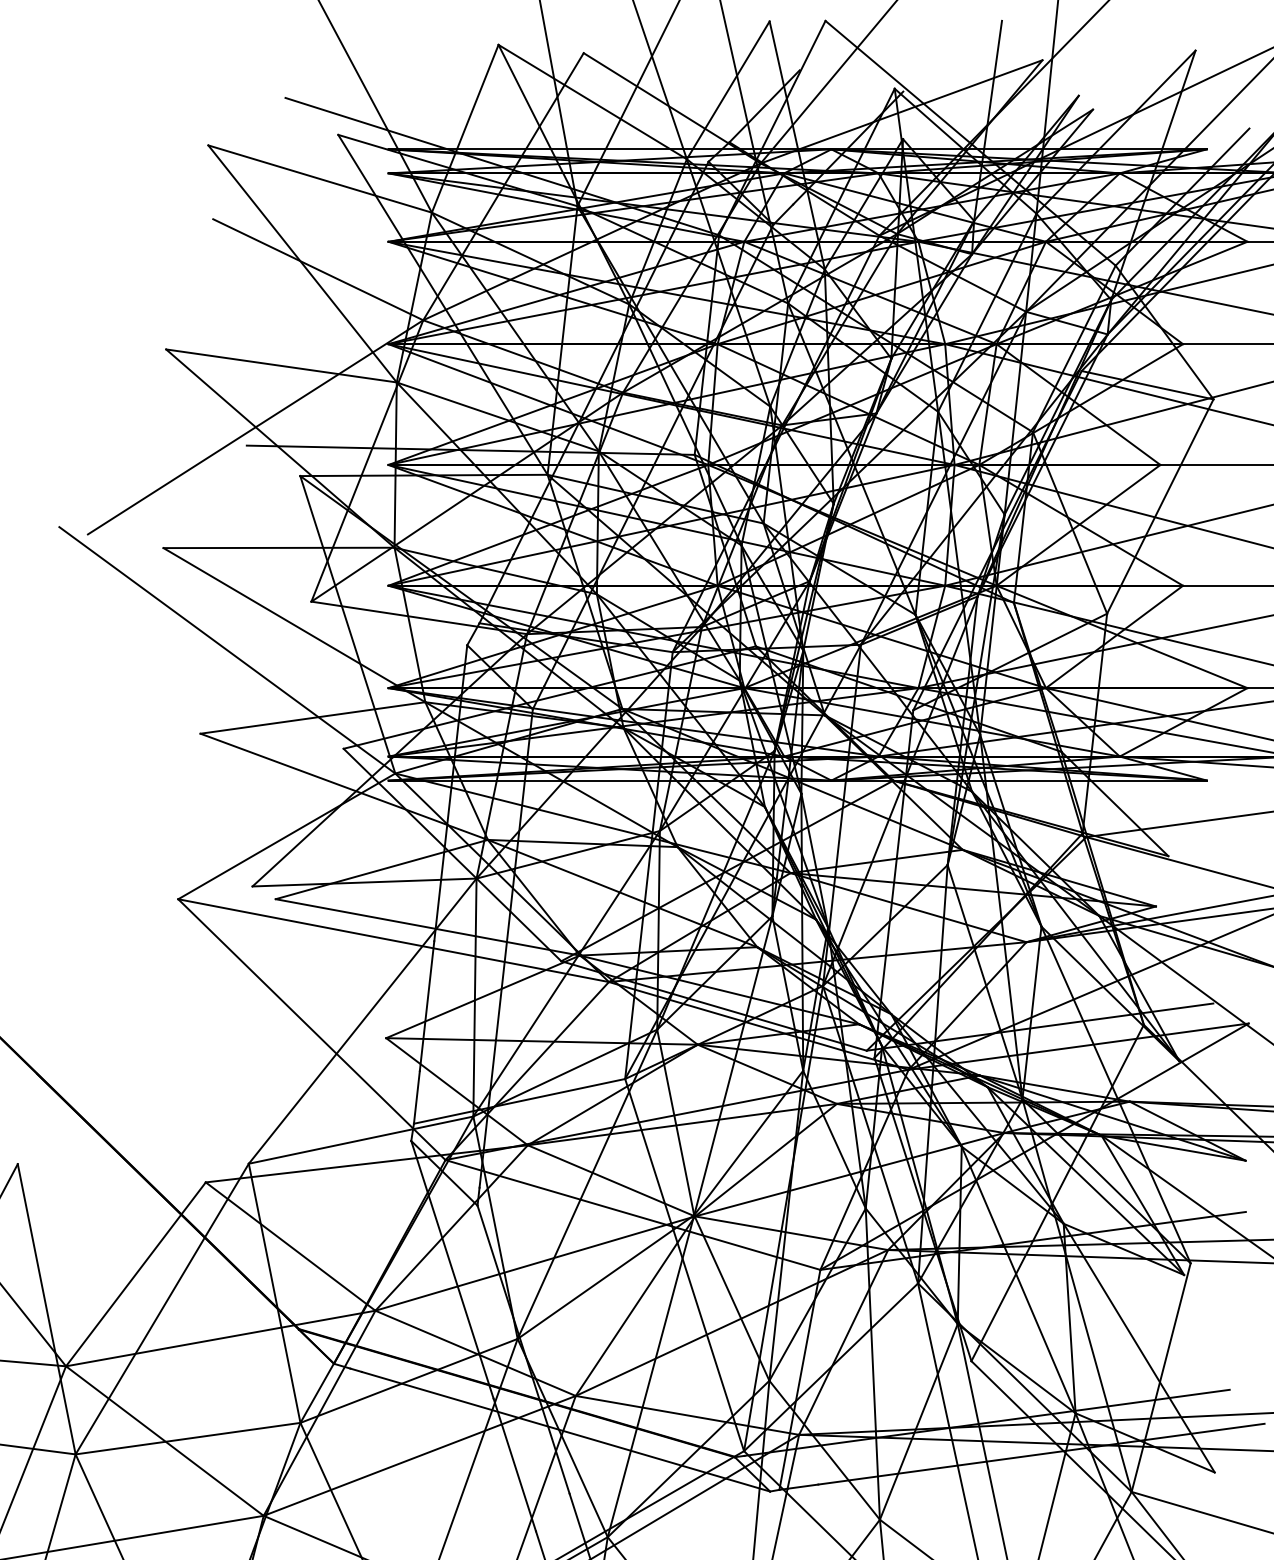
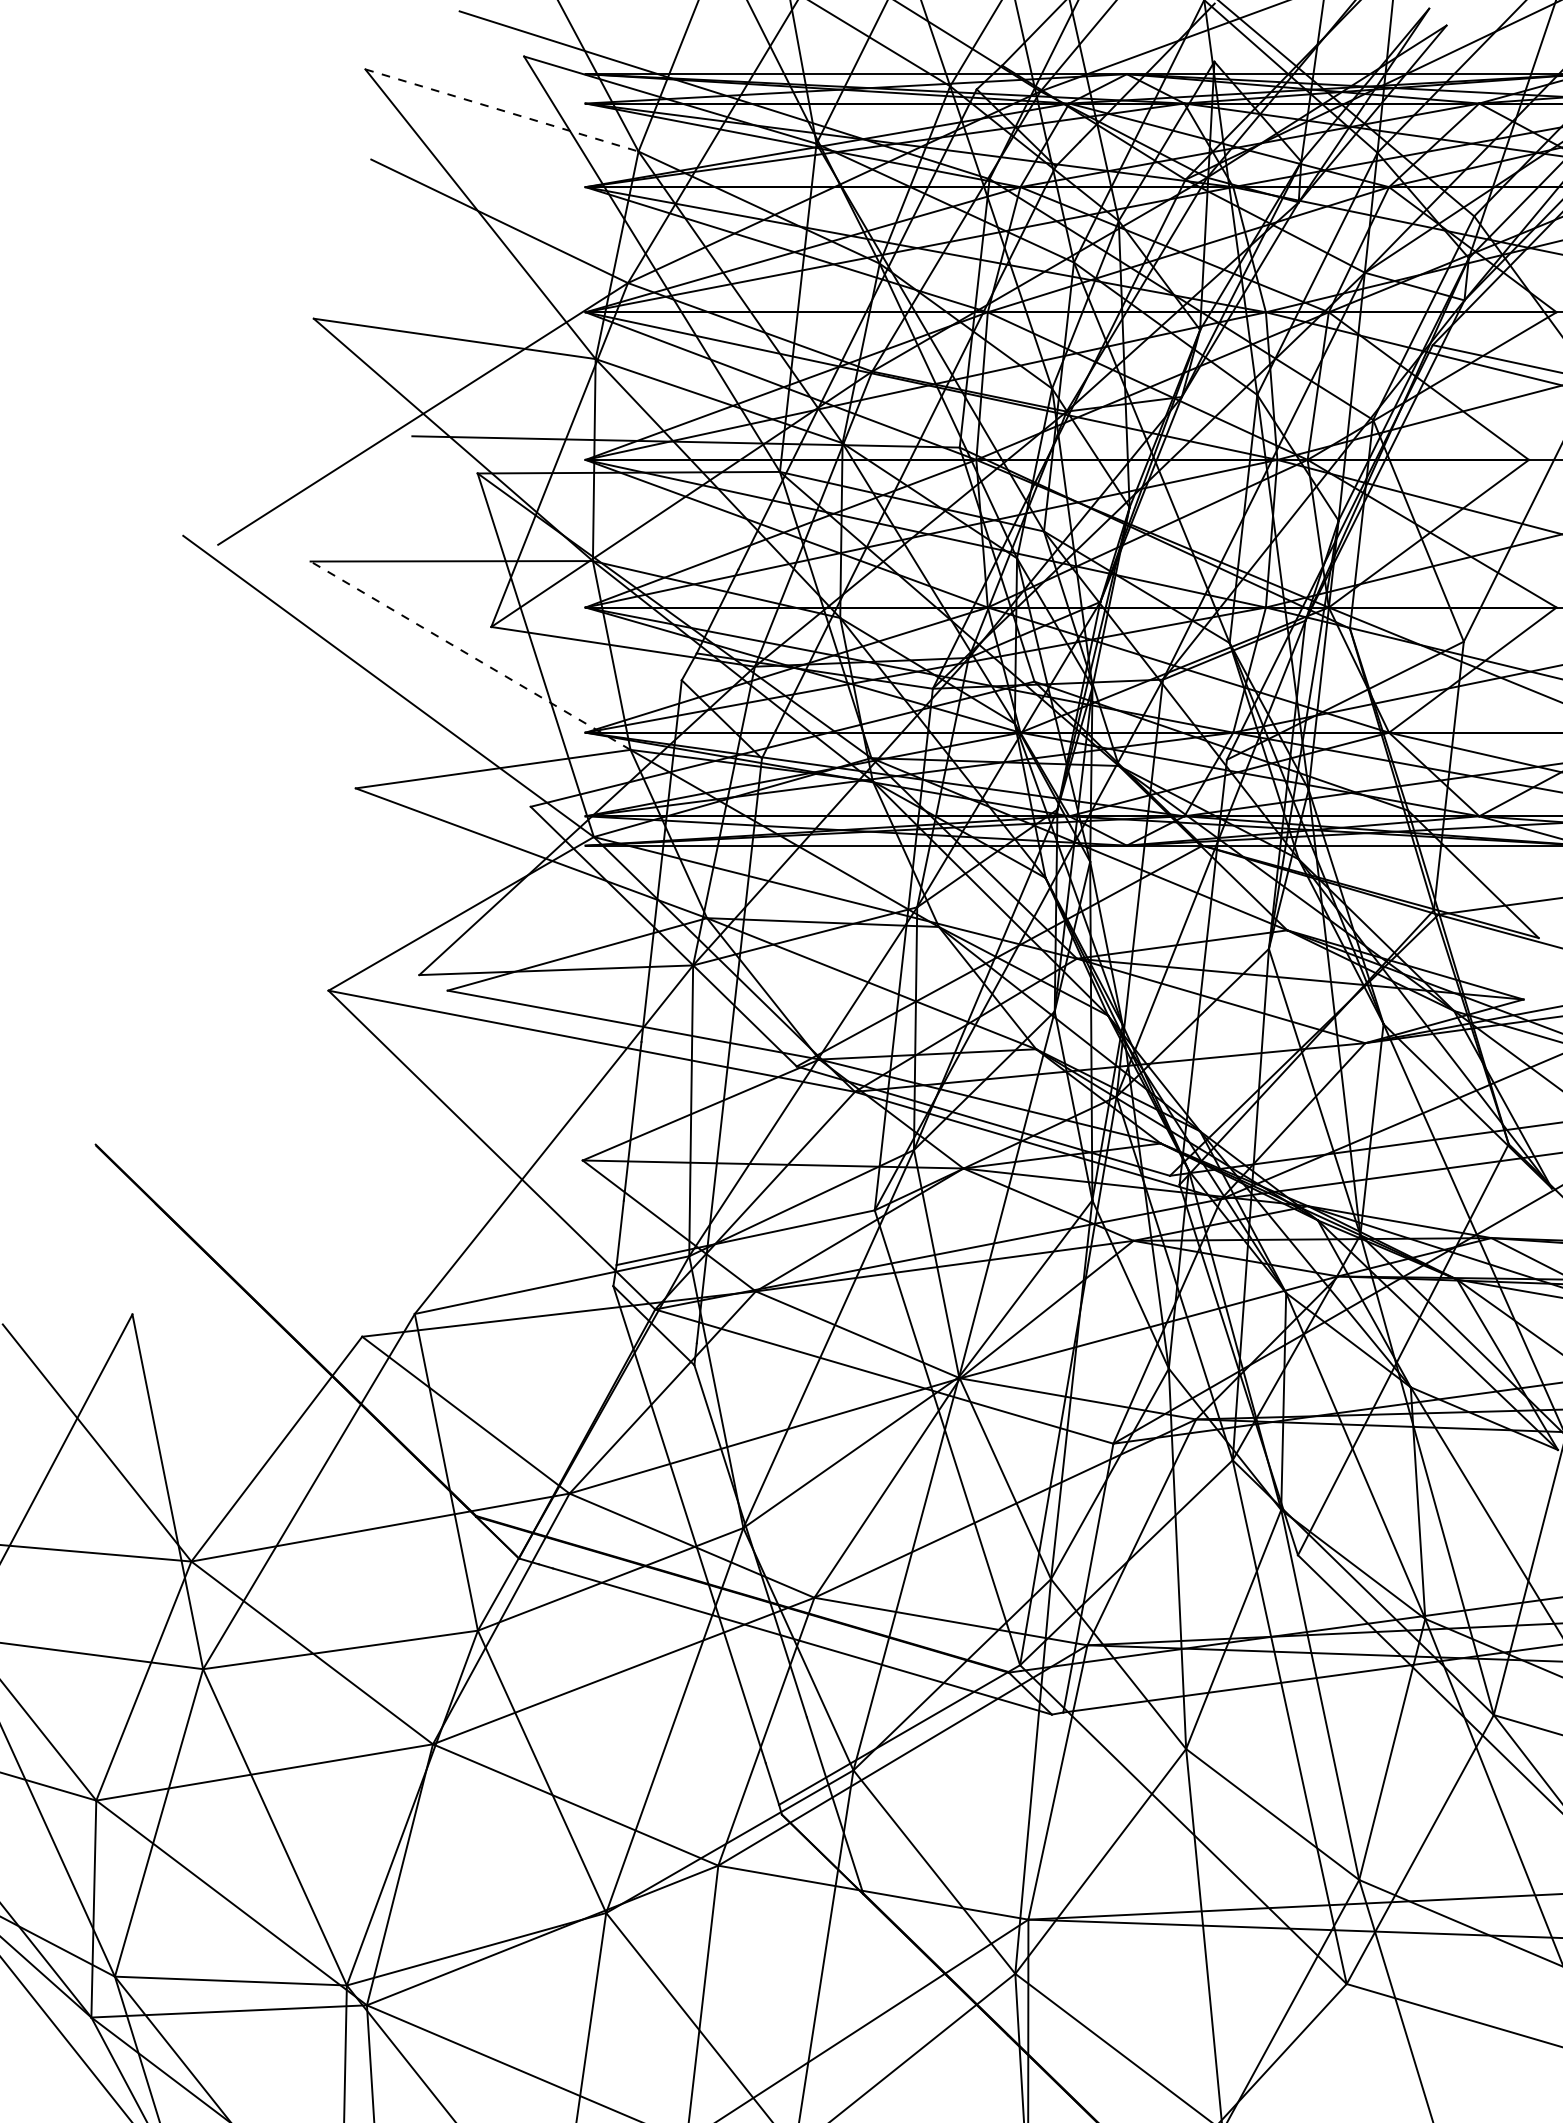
line: (319, 179) -> (501, 110), solid -> dashed
line: (294, 624) -> (470, 655), solid -> dashed

